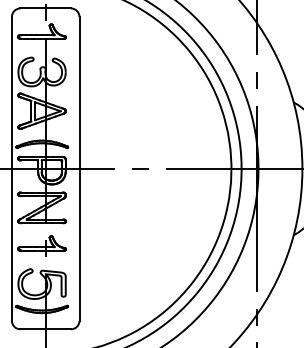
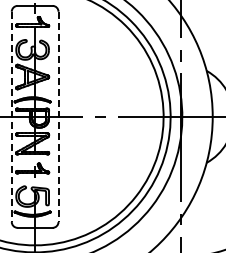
line: (11, 169) -> (11, 117), solid -> dashed
line: (79, 169) -> (58, 117), solid -> dashed

